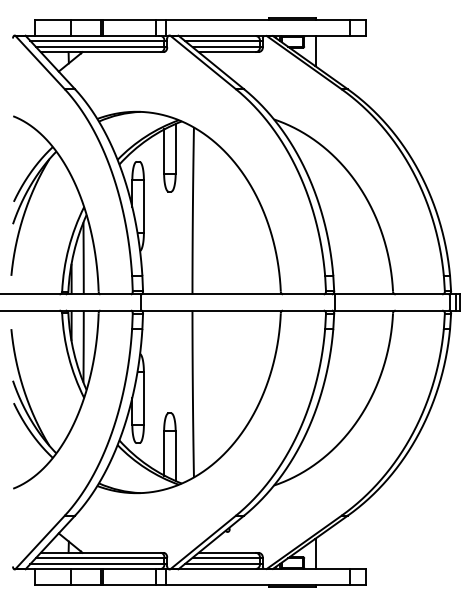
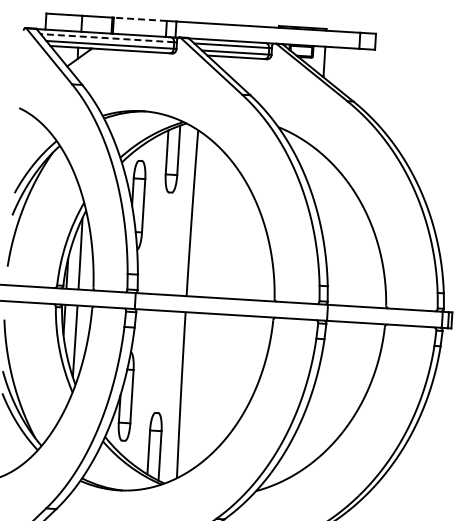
line: (129, 19) -> (140, 18), solid -> dashed
line: (96, 40) -> (106, 37), solid -> dashed

